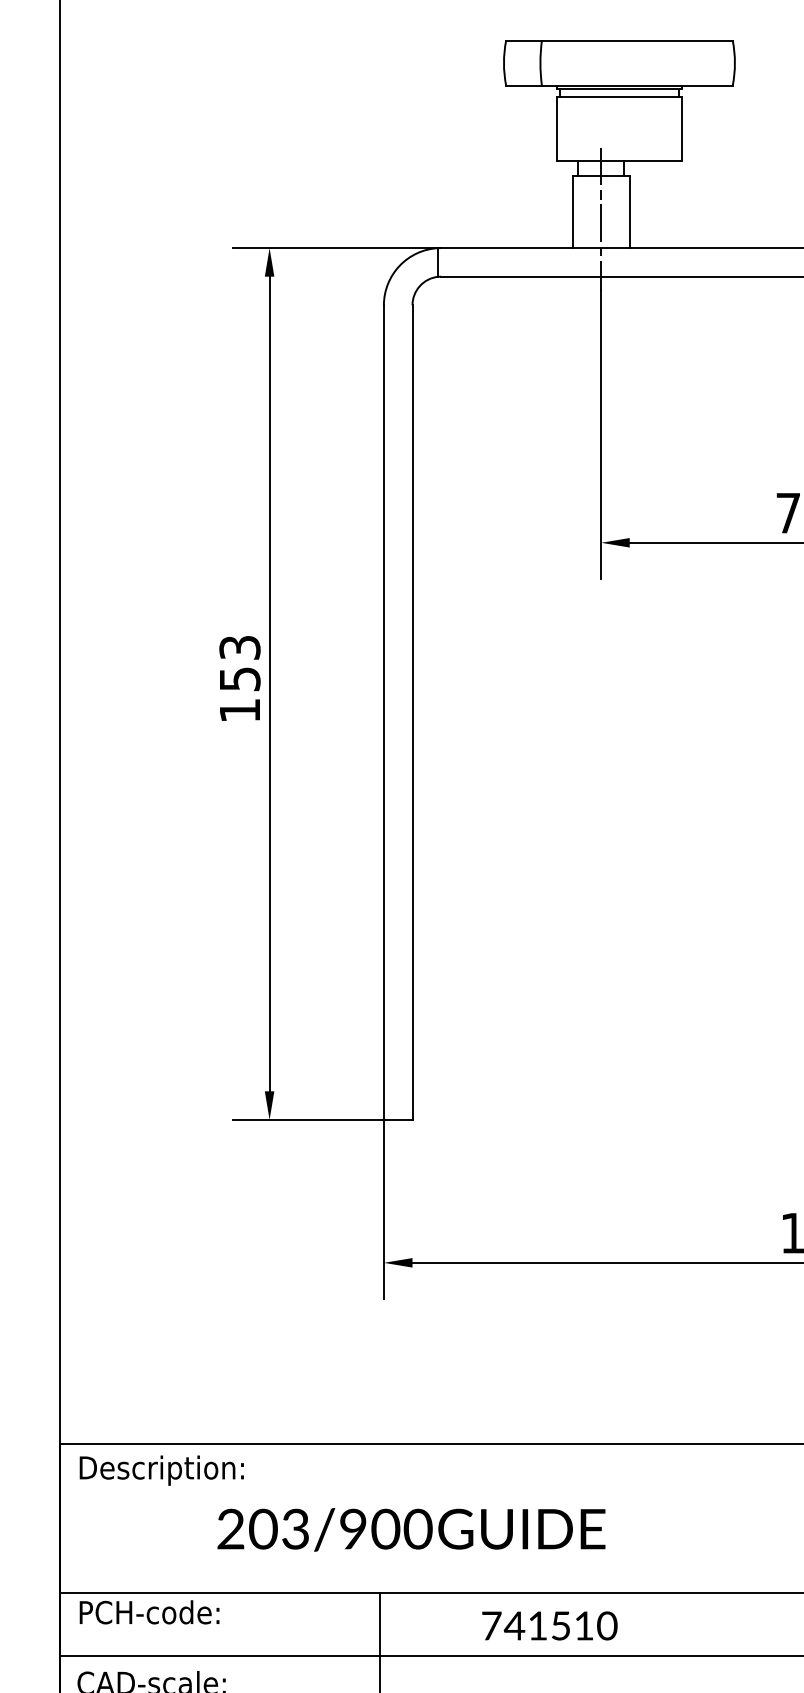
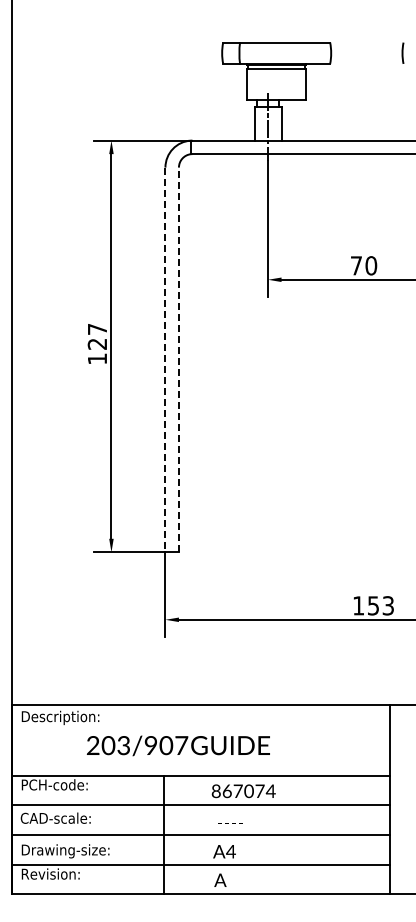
text: (240, 662) -> (97, 336), 153 -> 127
line: (411, 711) -> (178, 359), solid -> dashed
line: (384, 713) -> (165, 360), solid -> dashed
text: (417, 1529) -> (181, 745), 203/900 -> 203/907
text: (549, 1626) -> (243, 791), 741510 -> 867074

